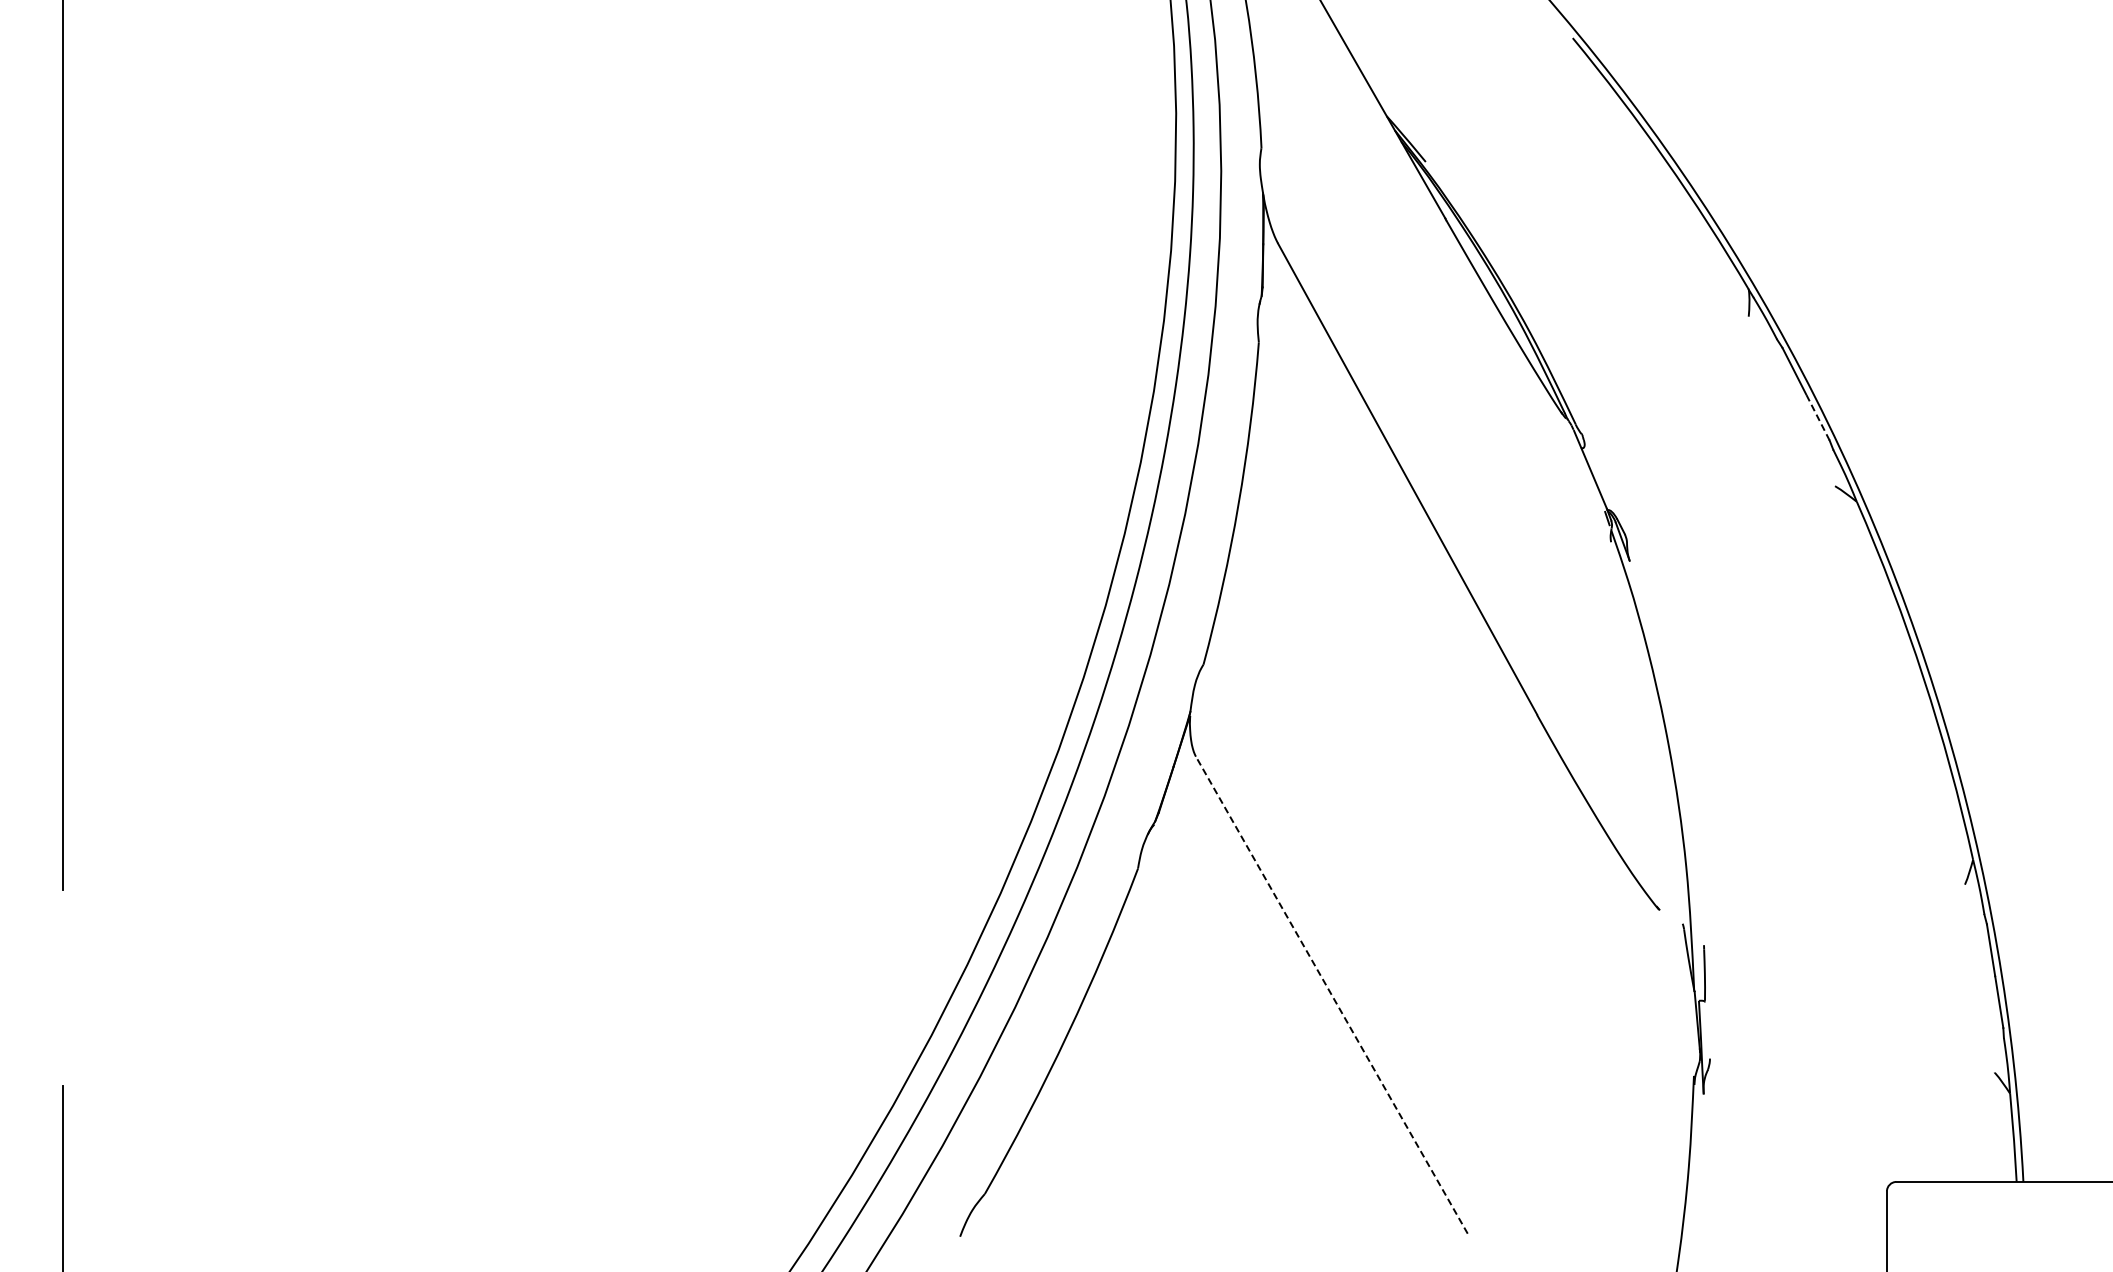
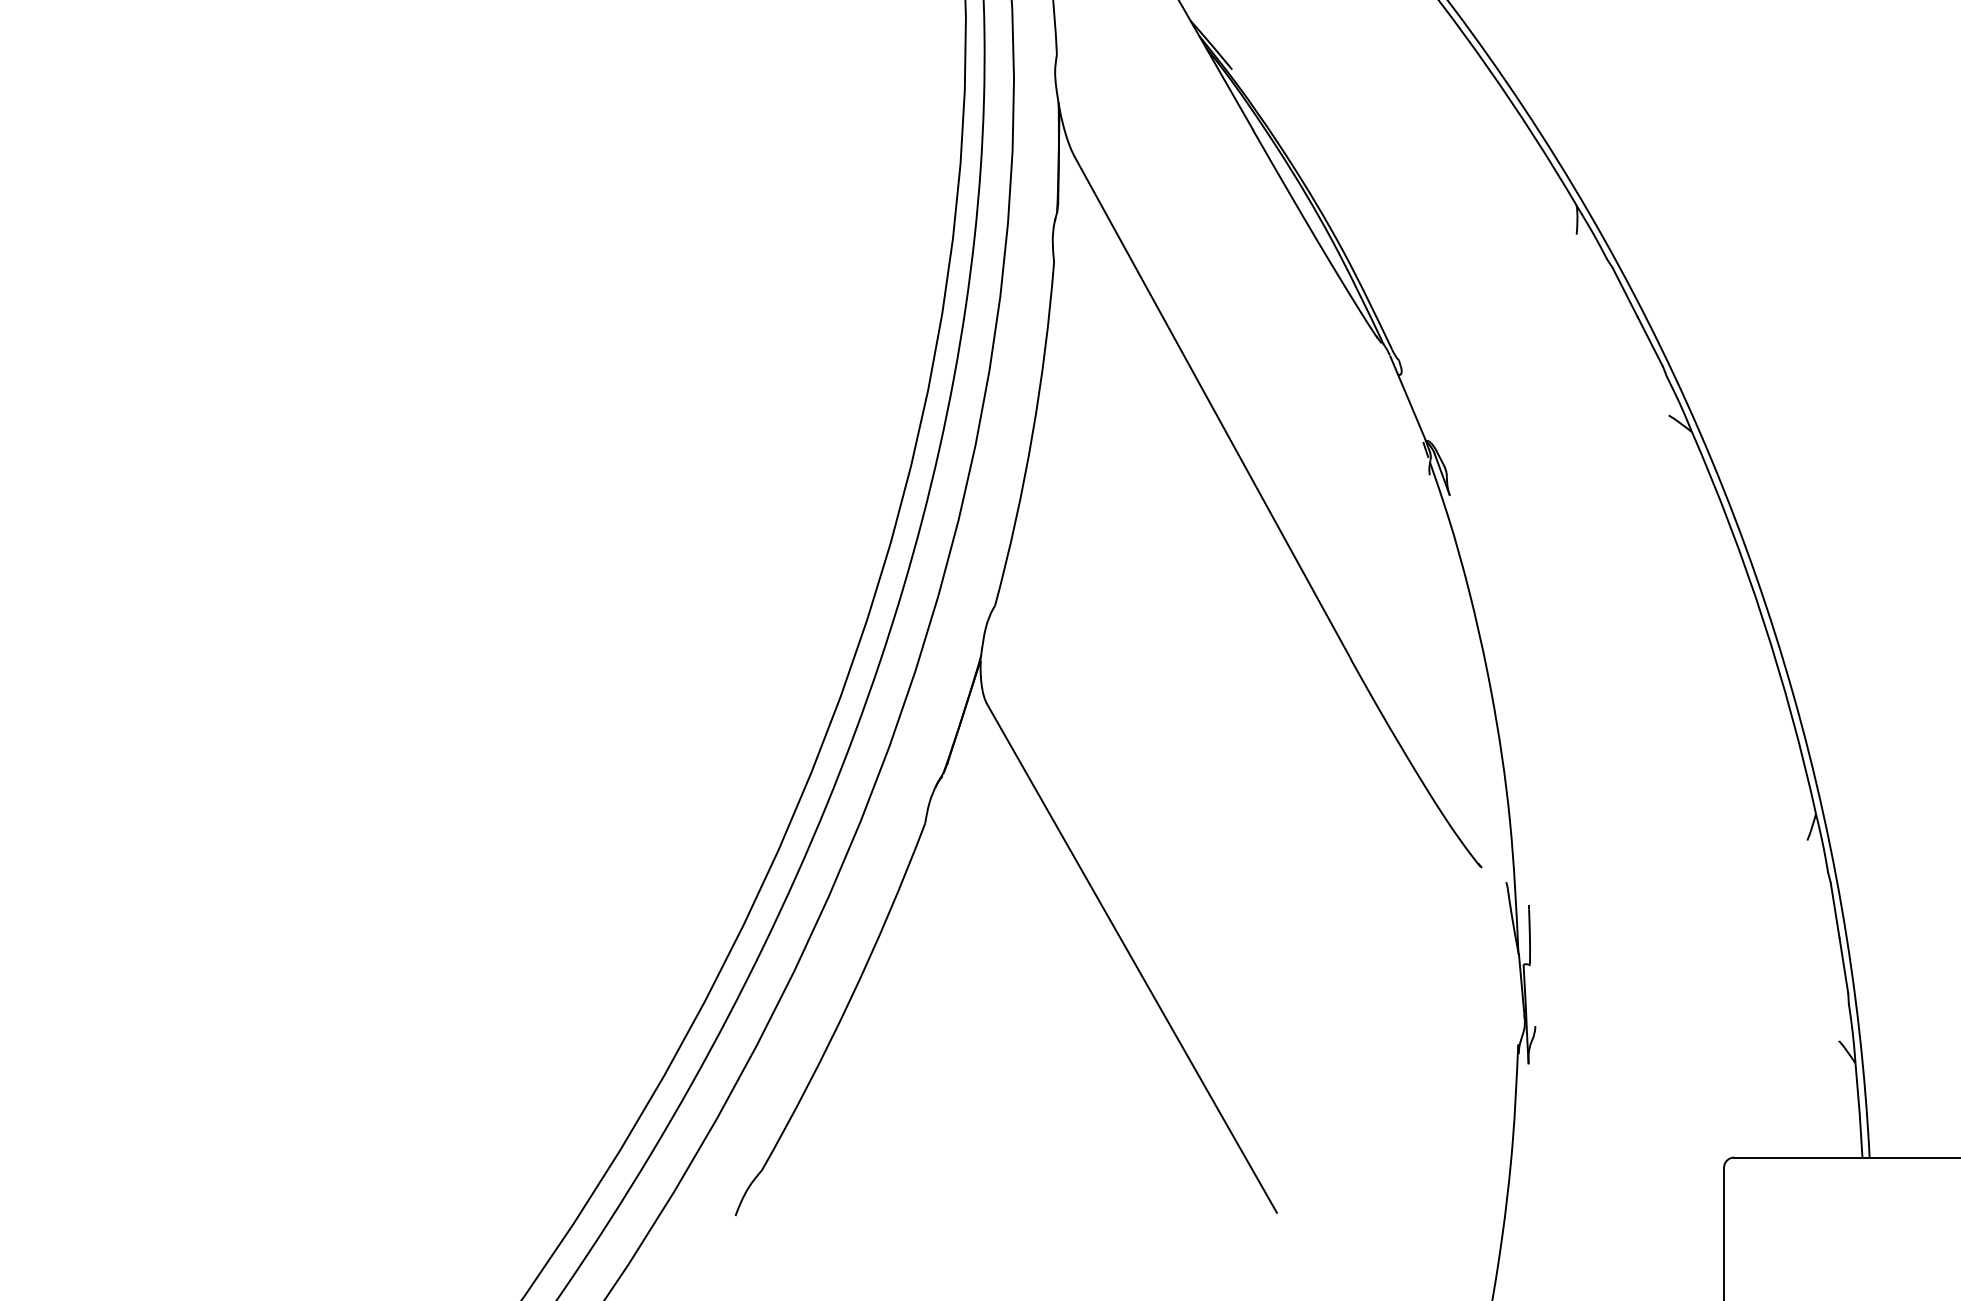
line: (1817, 417) -> (1650, 342), dashed -> solid
line: (1331, 994) -> (1131, 957), dashed -> solid

